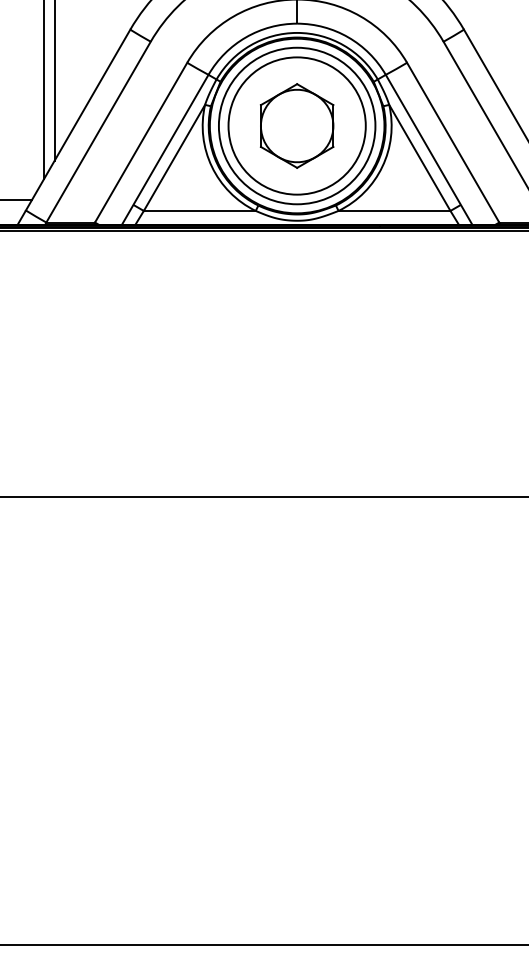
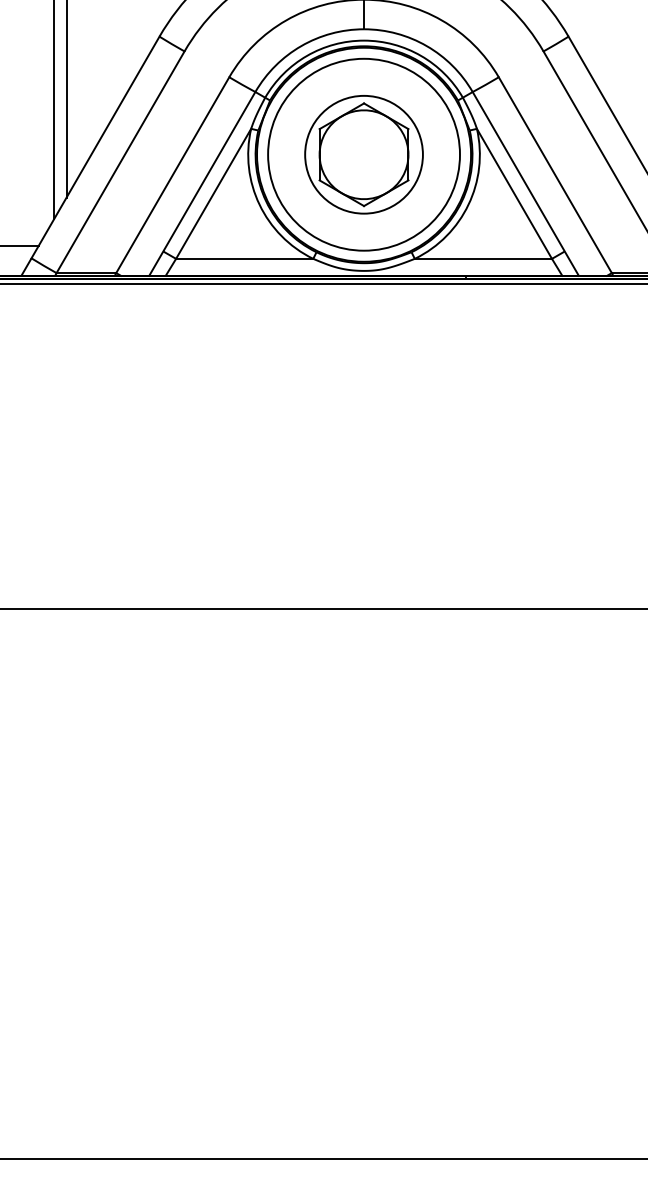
circle: (296, 125) -> (363, 154), size x0.7

